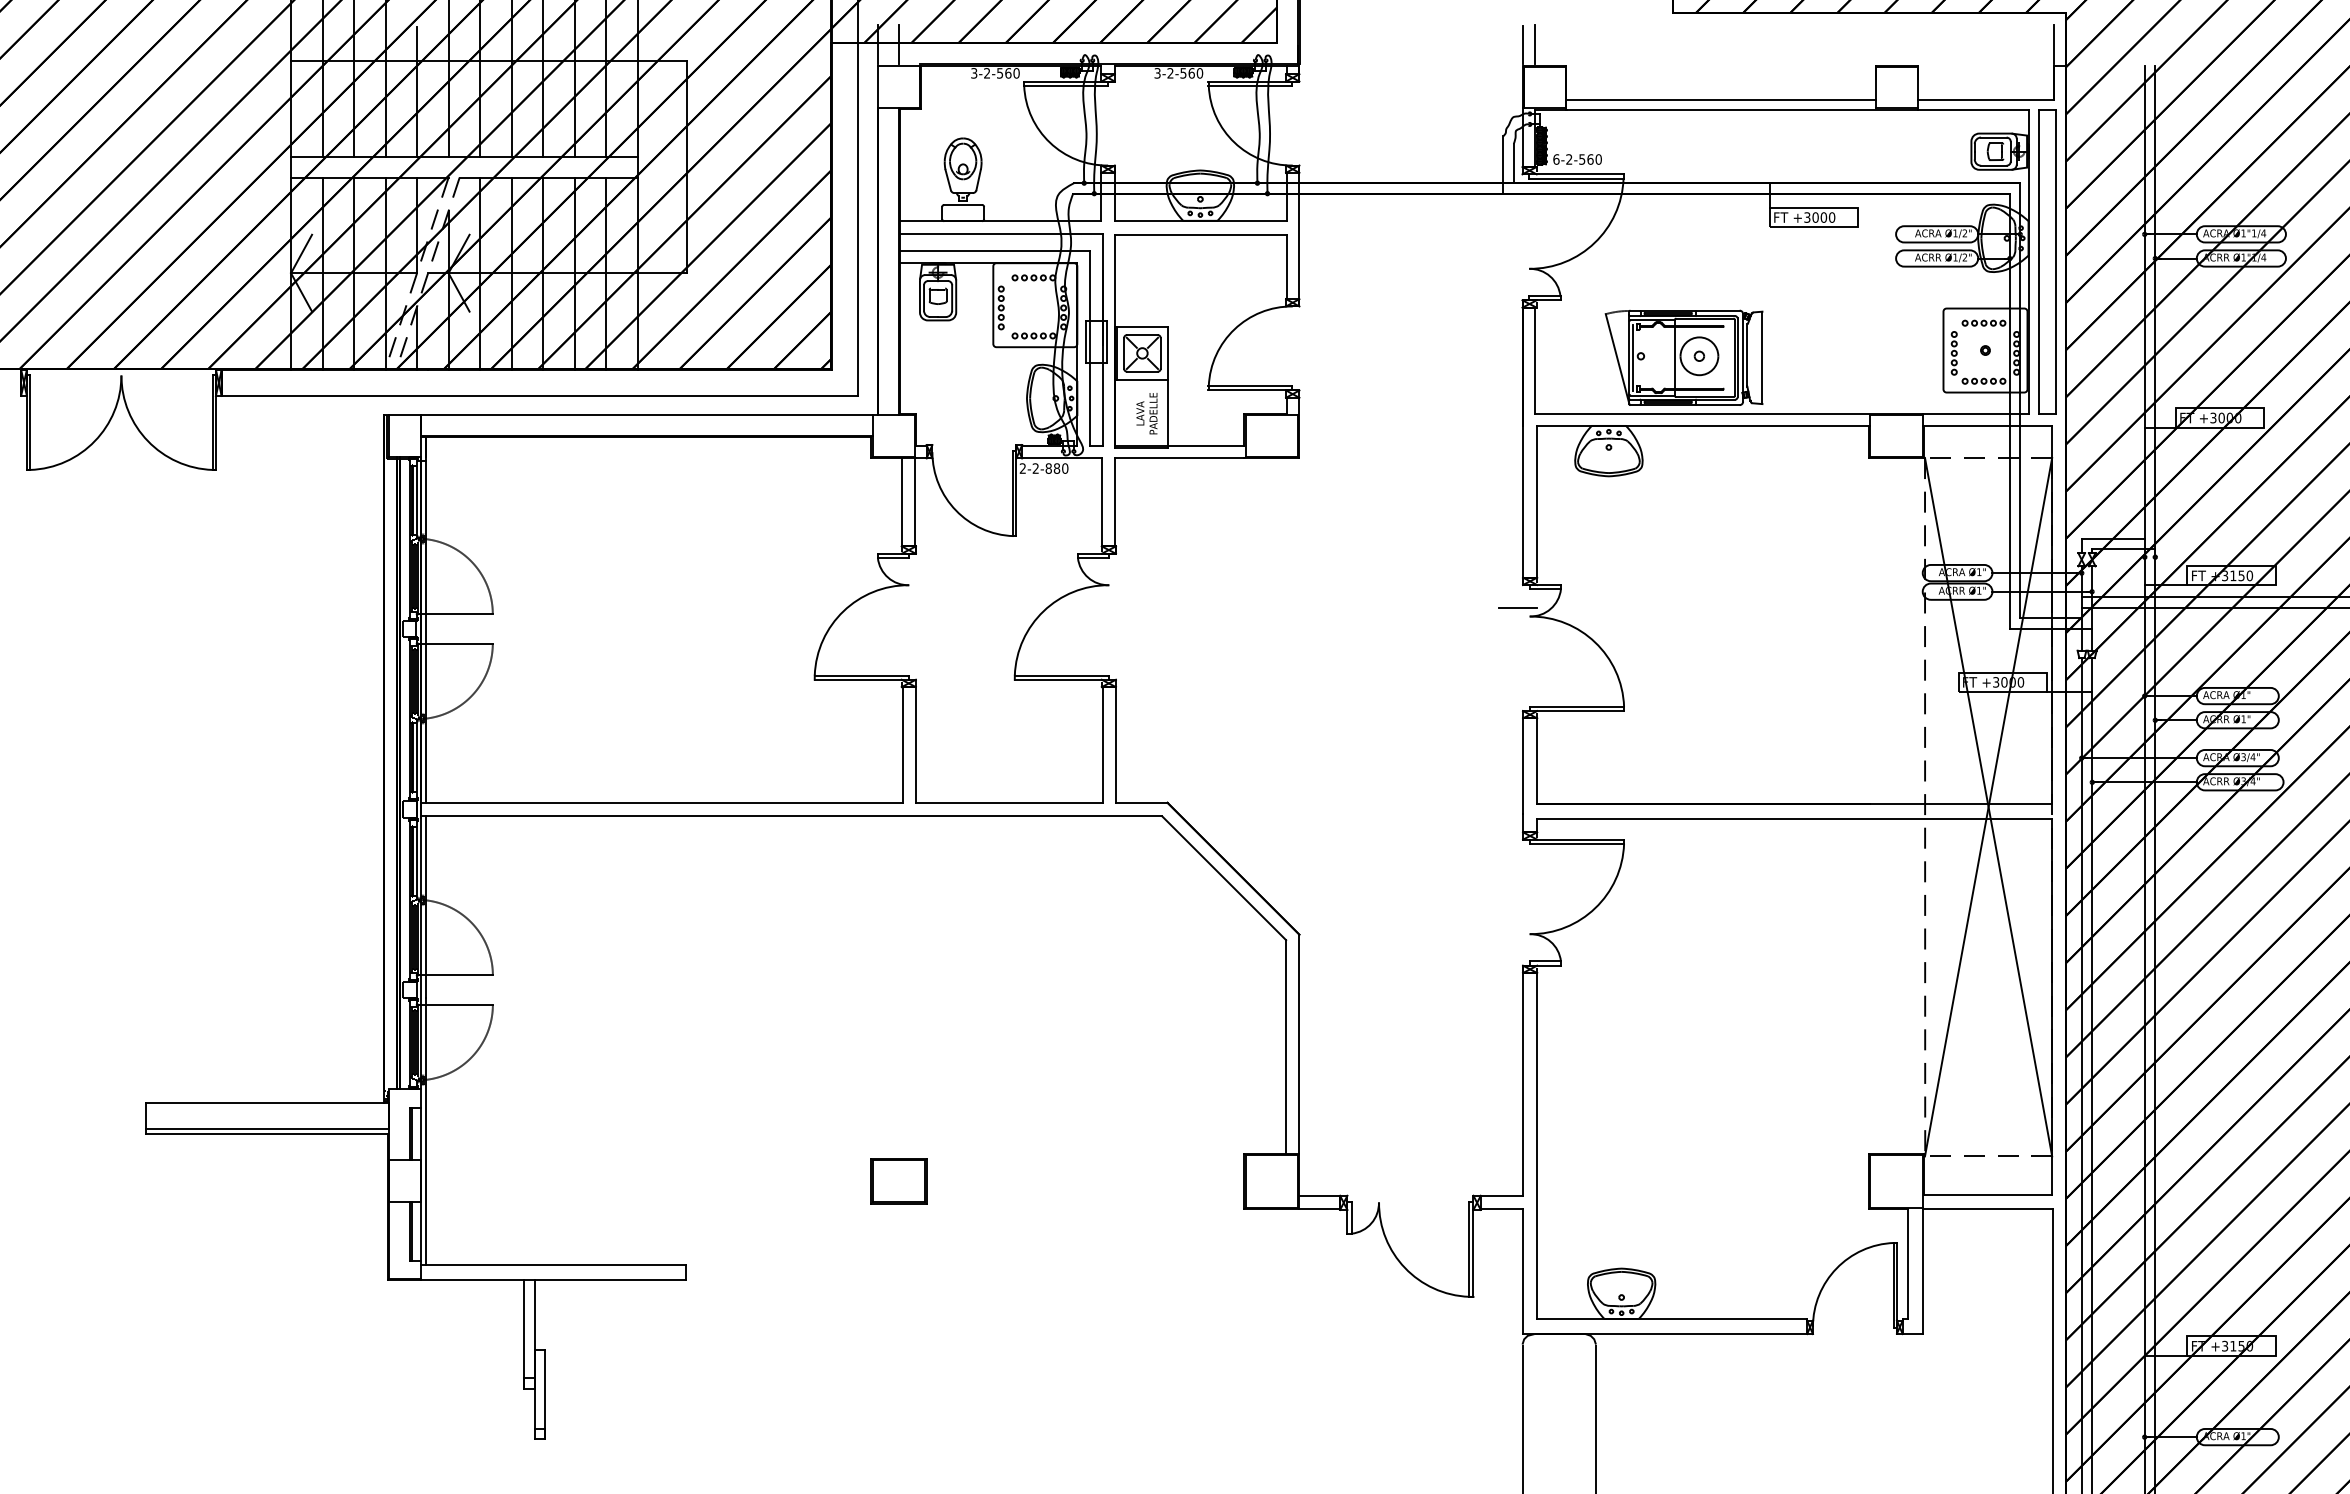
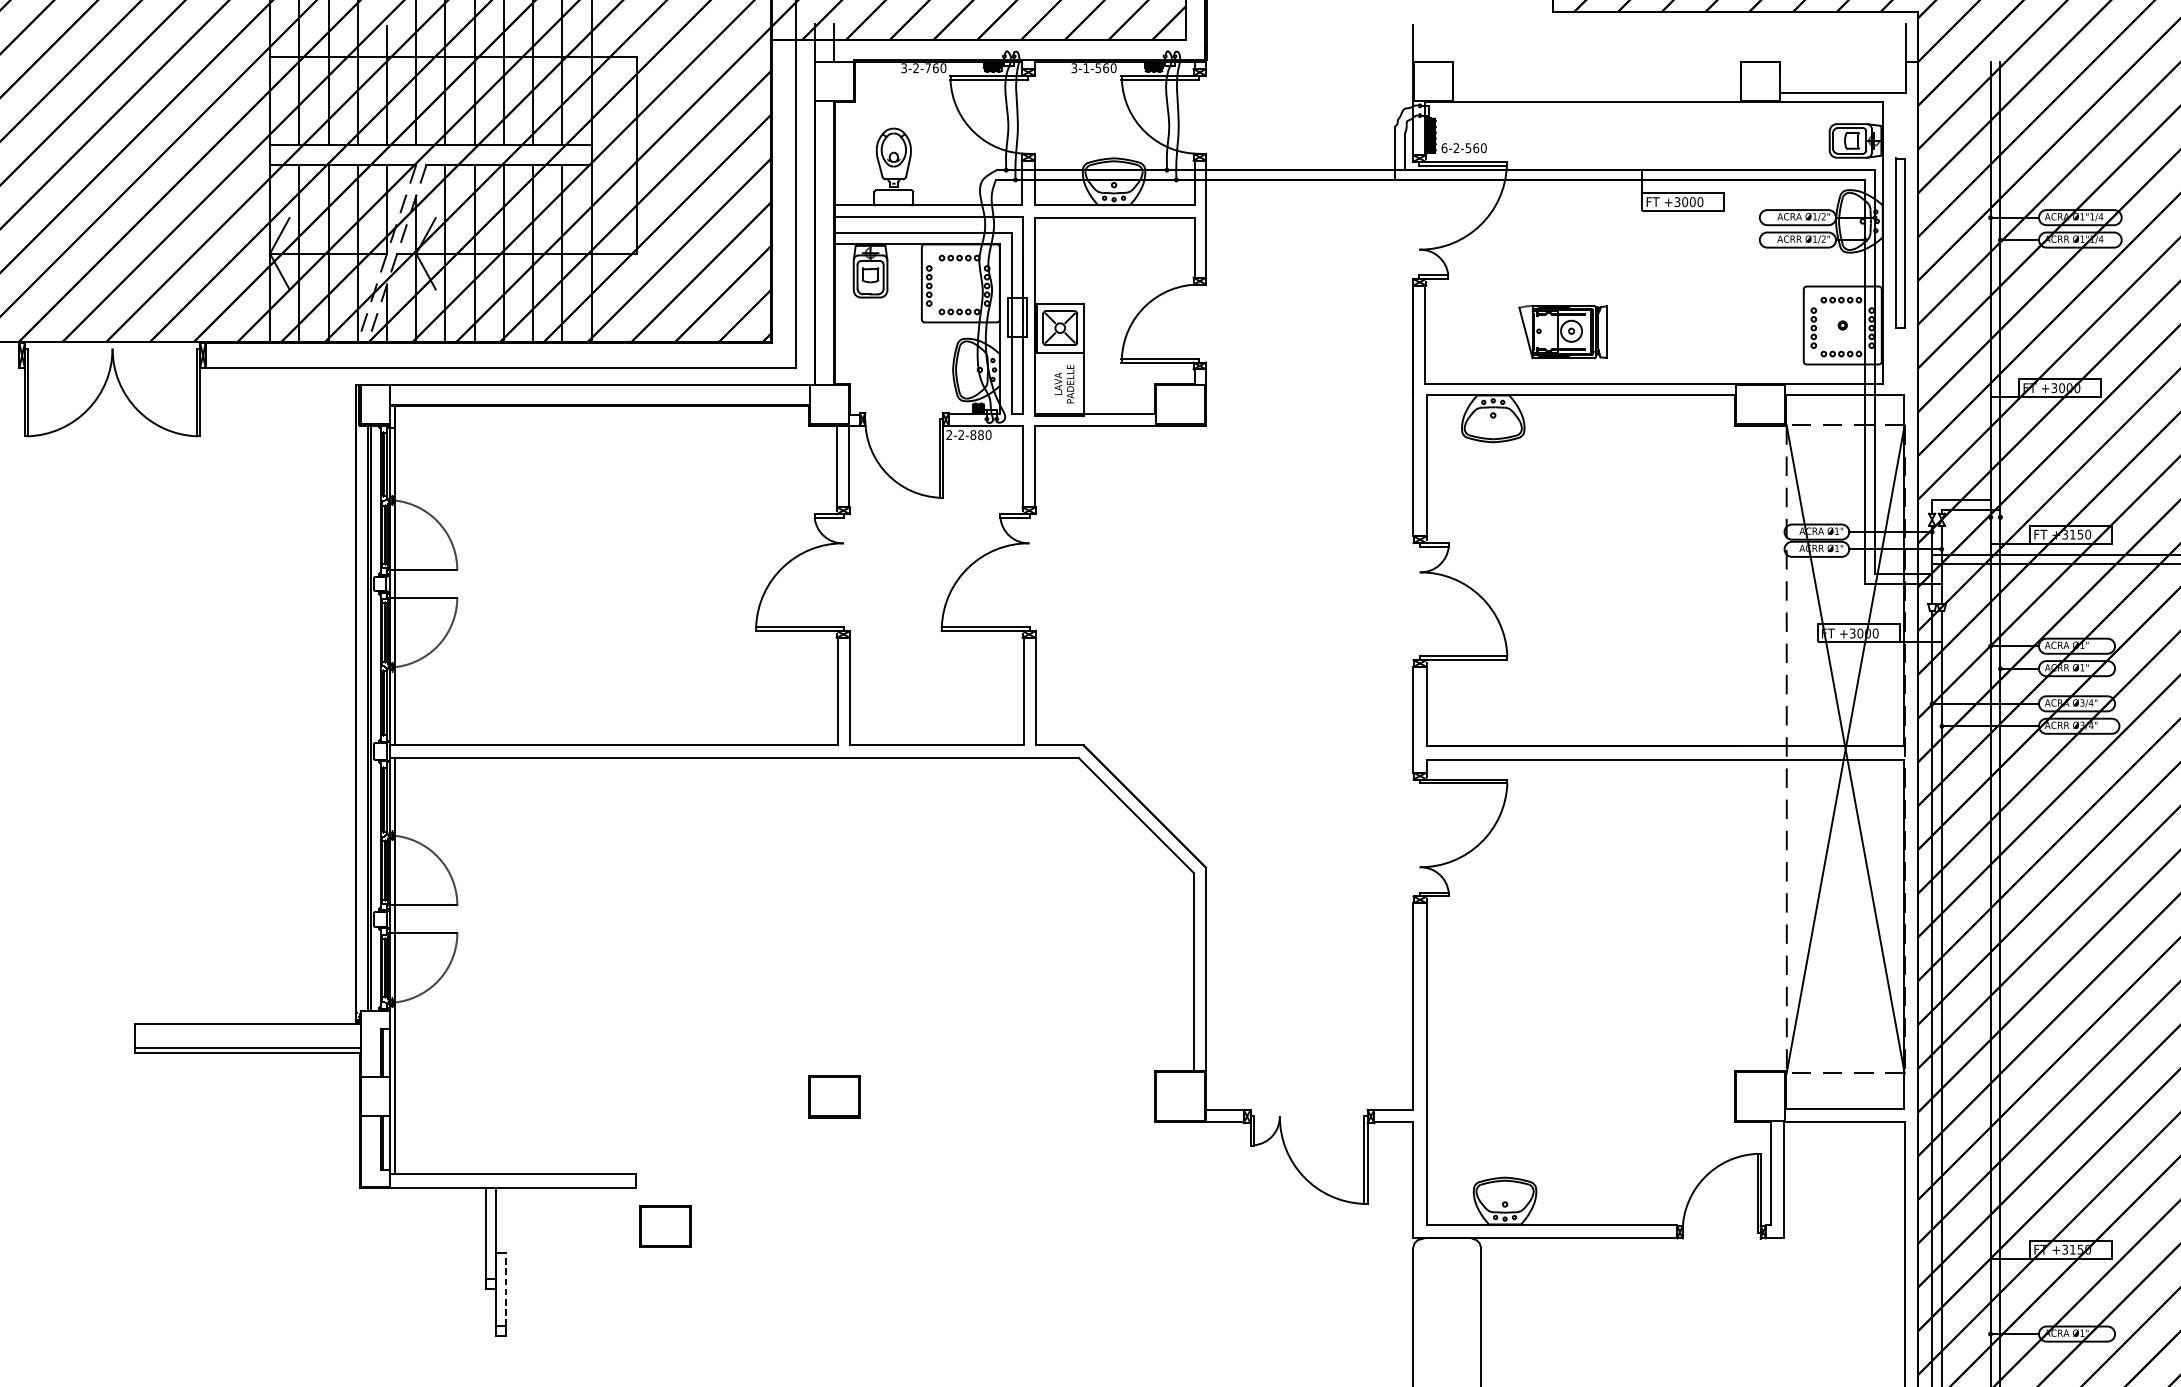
line: (1535, 44) -> (1425, 41), removed
text: (1000, 73) -> (928, 68), 3-2-560 -> 3-2-760
text: (1170, 73) -> (1086, 68), 3-2-560 -> 3-1-560
line: (1720, 99) -> (1596, 92), removed
part: (2047, 261) -> (1900, 242), size x0.6
part: (1683, 357) -> (1562, 331), size x0.6
line: (1517, 607) -> (1408, 564), removed
part: (716, 1321) -> (664, 1226), added
line: (545, 1394) -> (506, 1294), solid -> dashed

